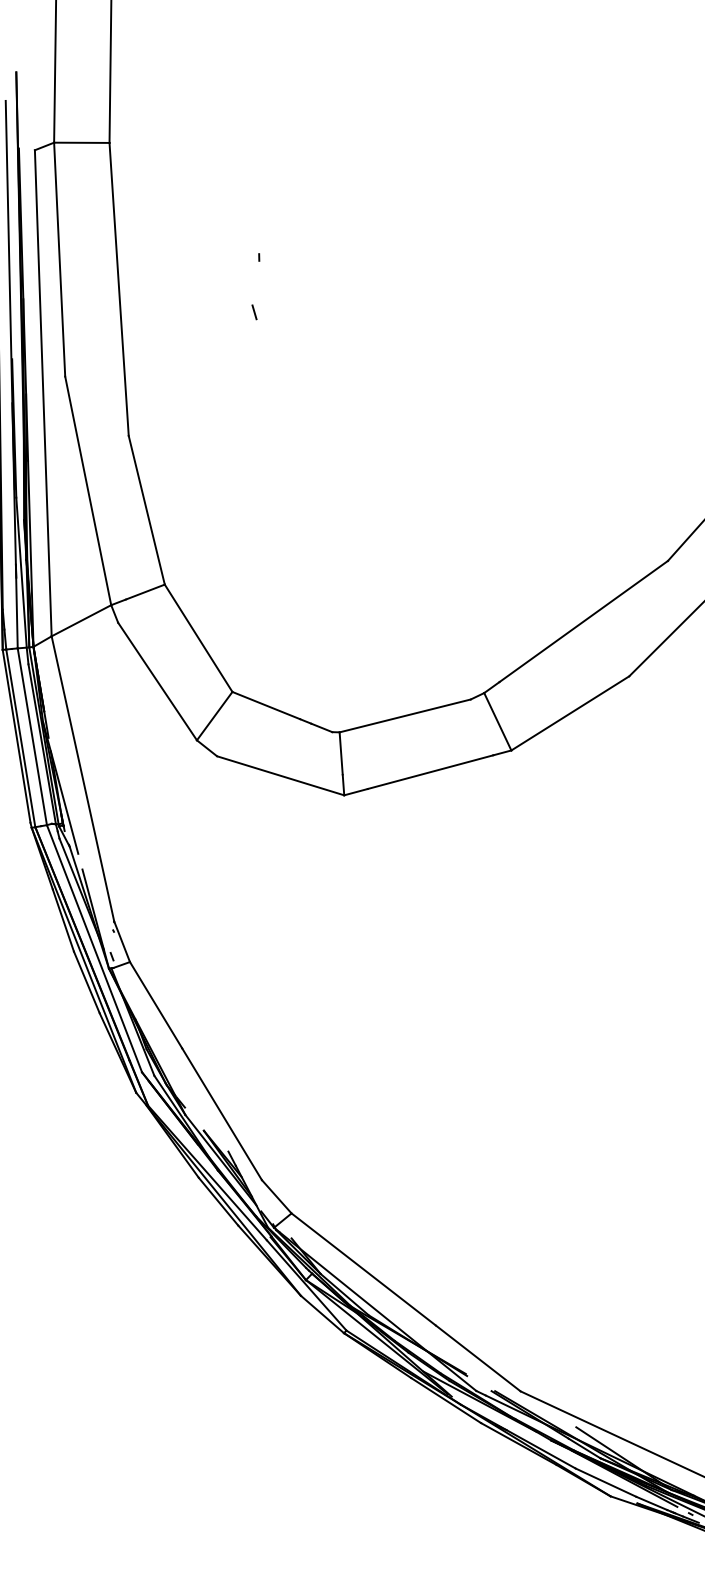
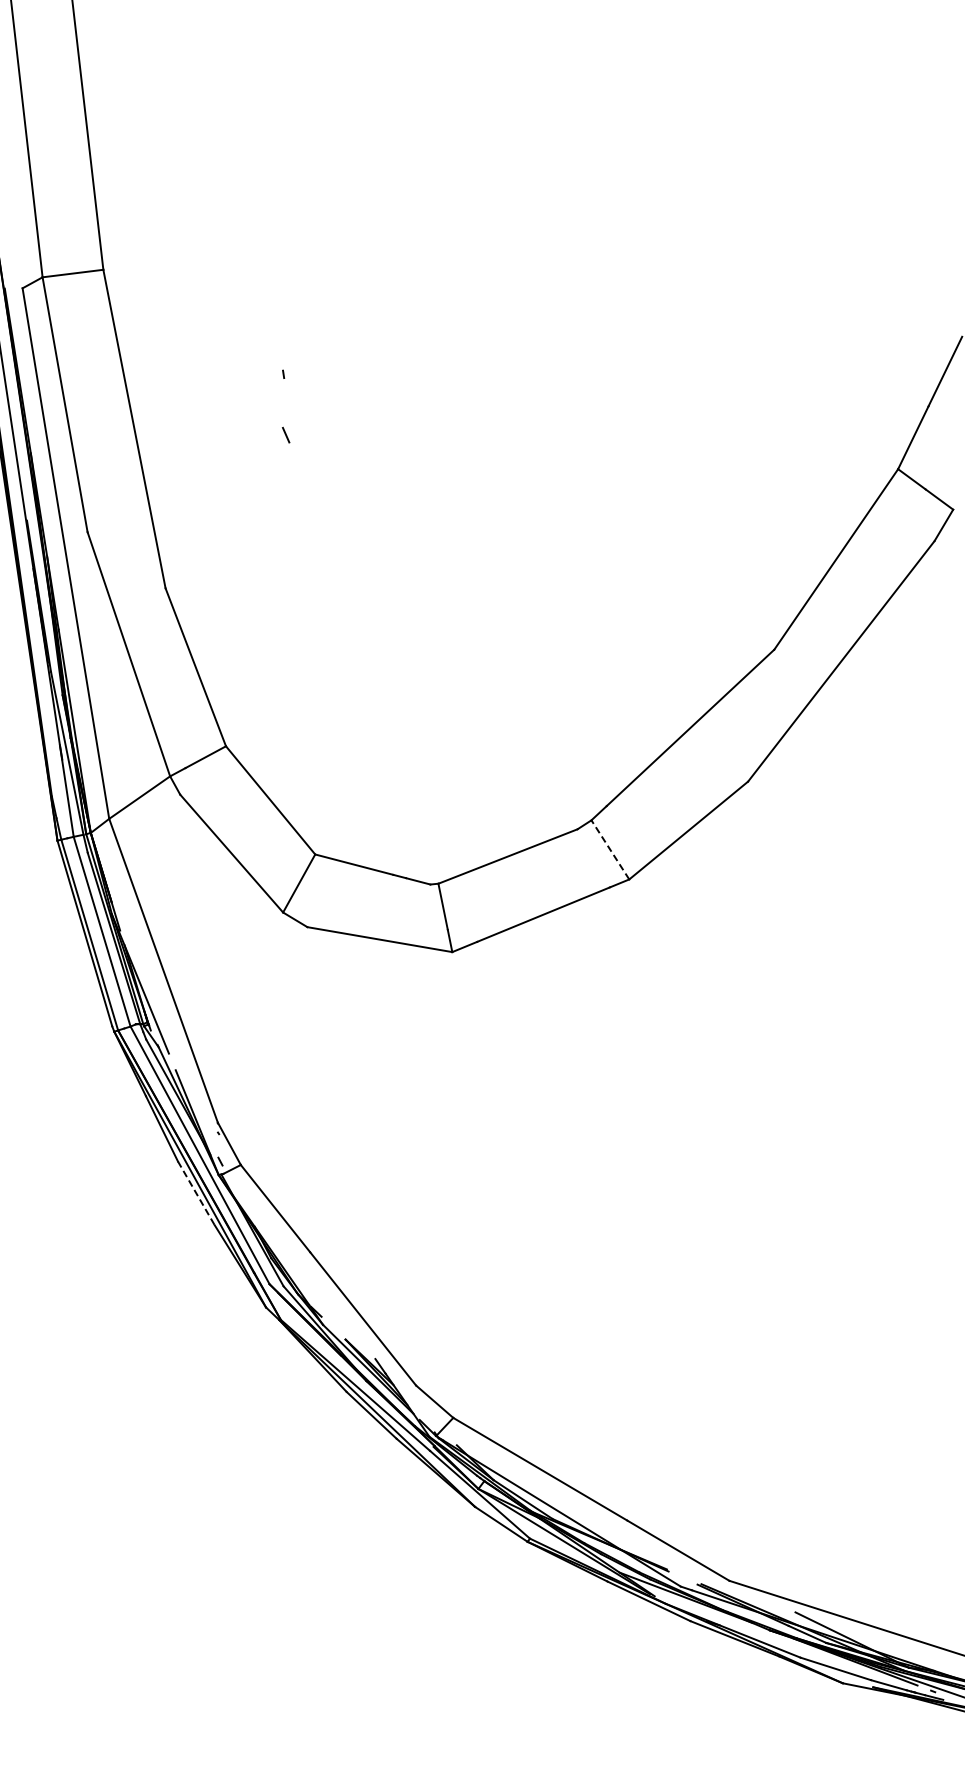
line: (497, 721) -> (610, 849), solid -> dashed
line: (86, 982) -> (196, 1193), solid -> dashed

